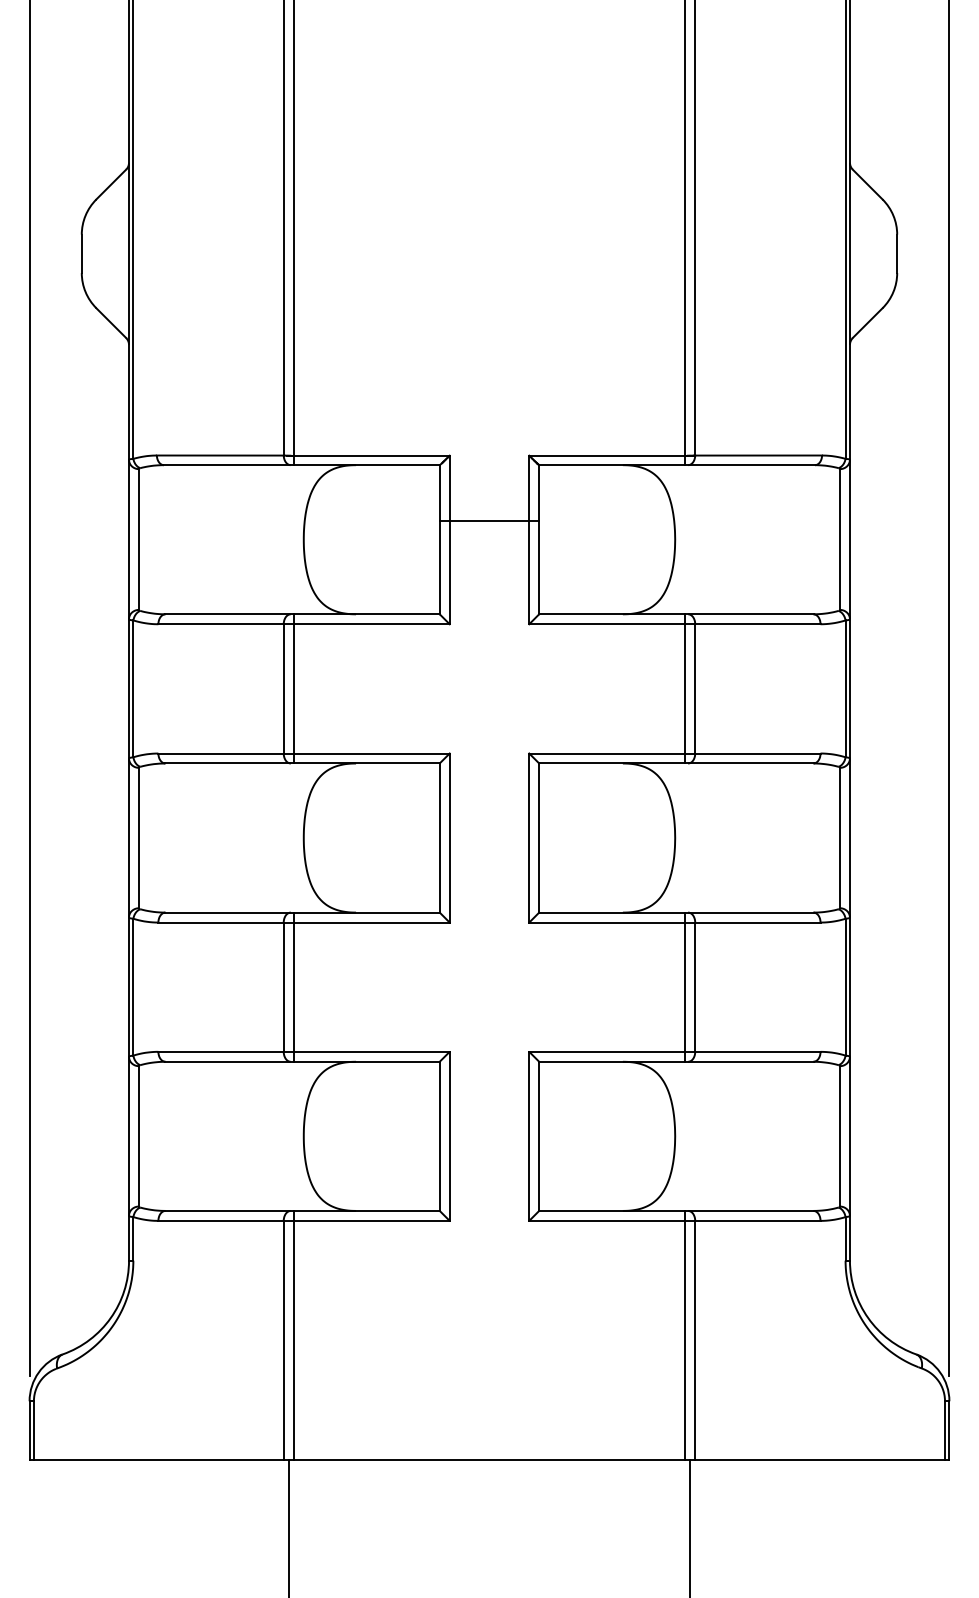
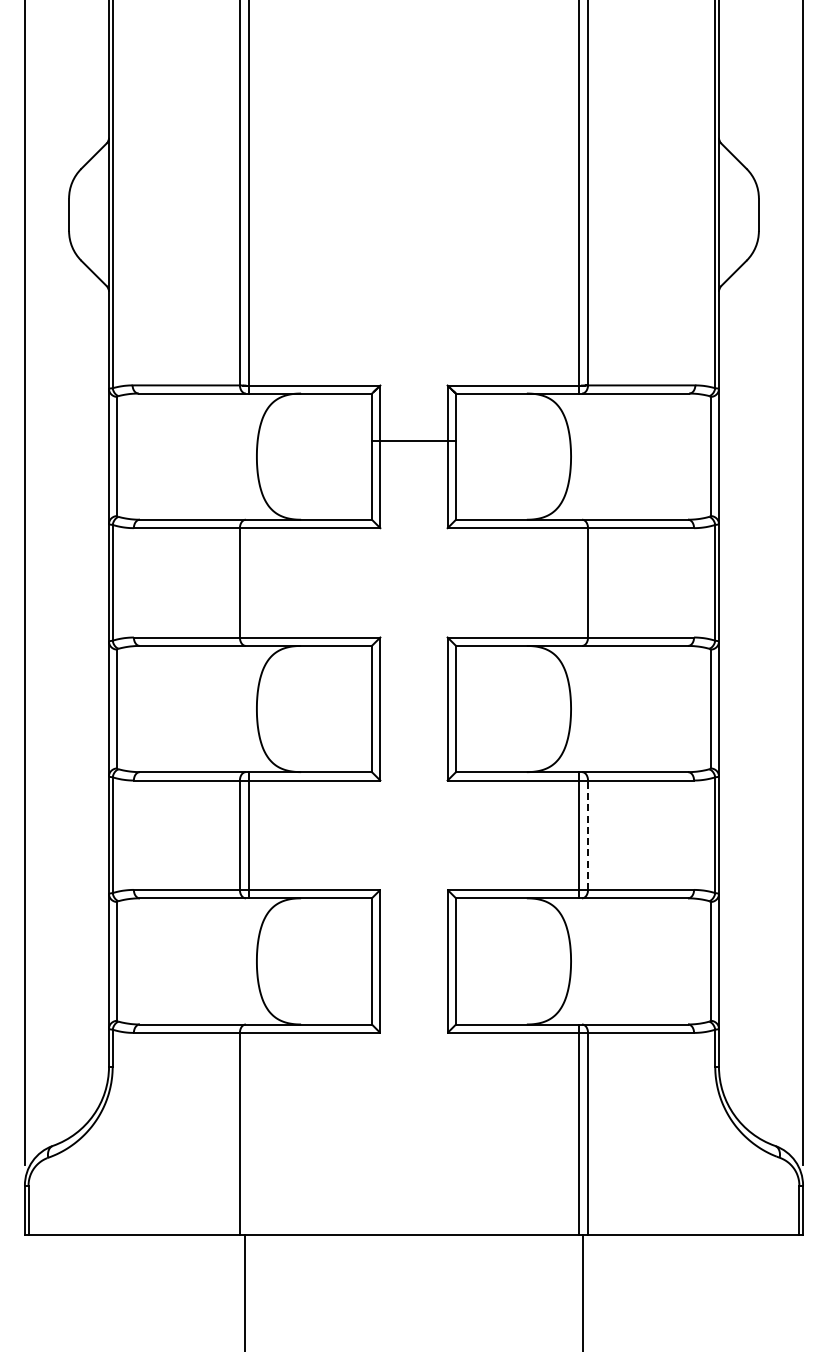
line: (293, 688) -> (248, 582), removed
line: (685, 688) -> (579, 582), removed
line: (695, 987) -> (588, 835), solid -> dashed
line: (293, 1335) -> (248, 1129), removed

